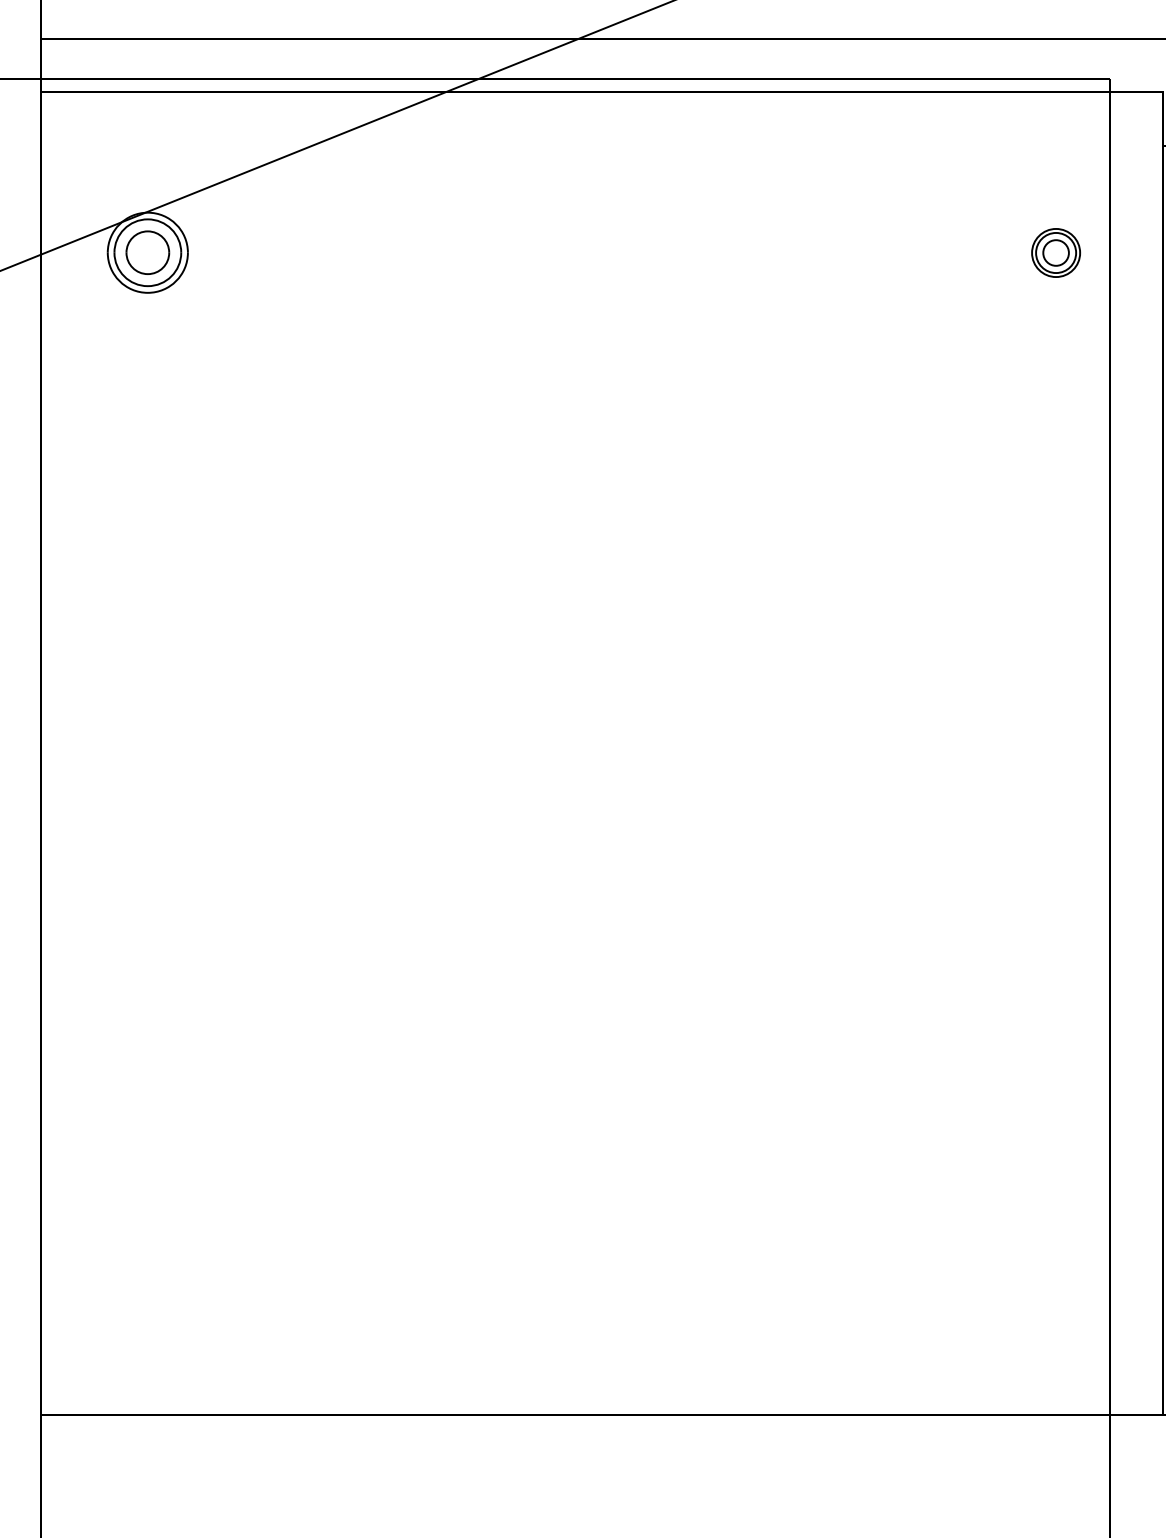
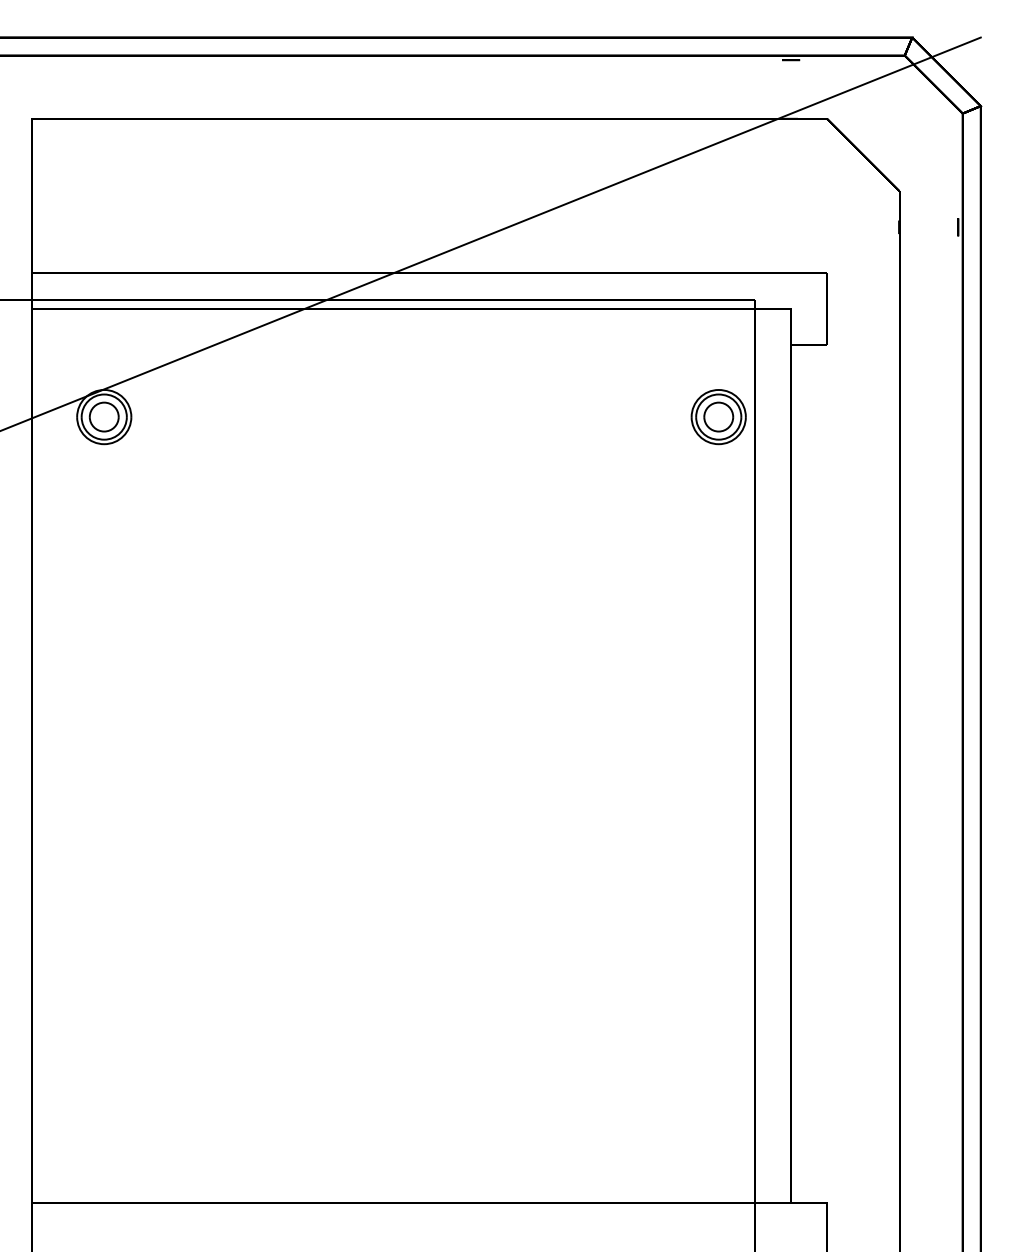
part: (1055, 253) -> (718, 417), size x1.67

